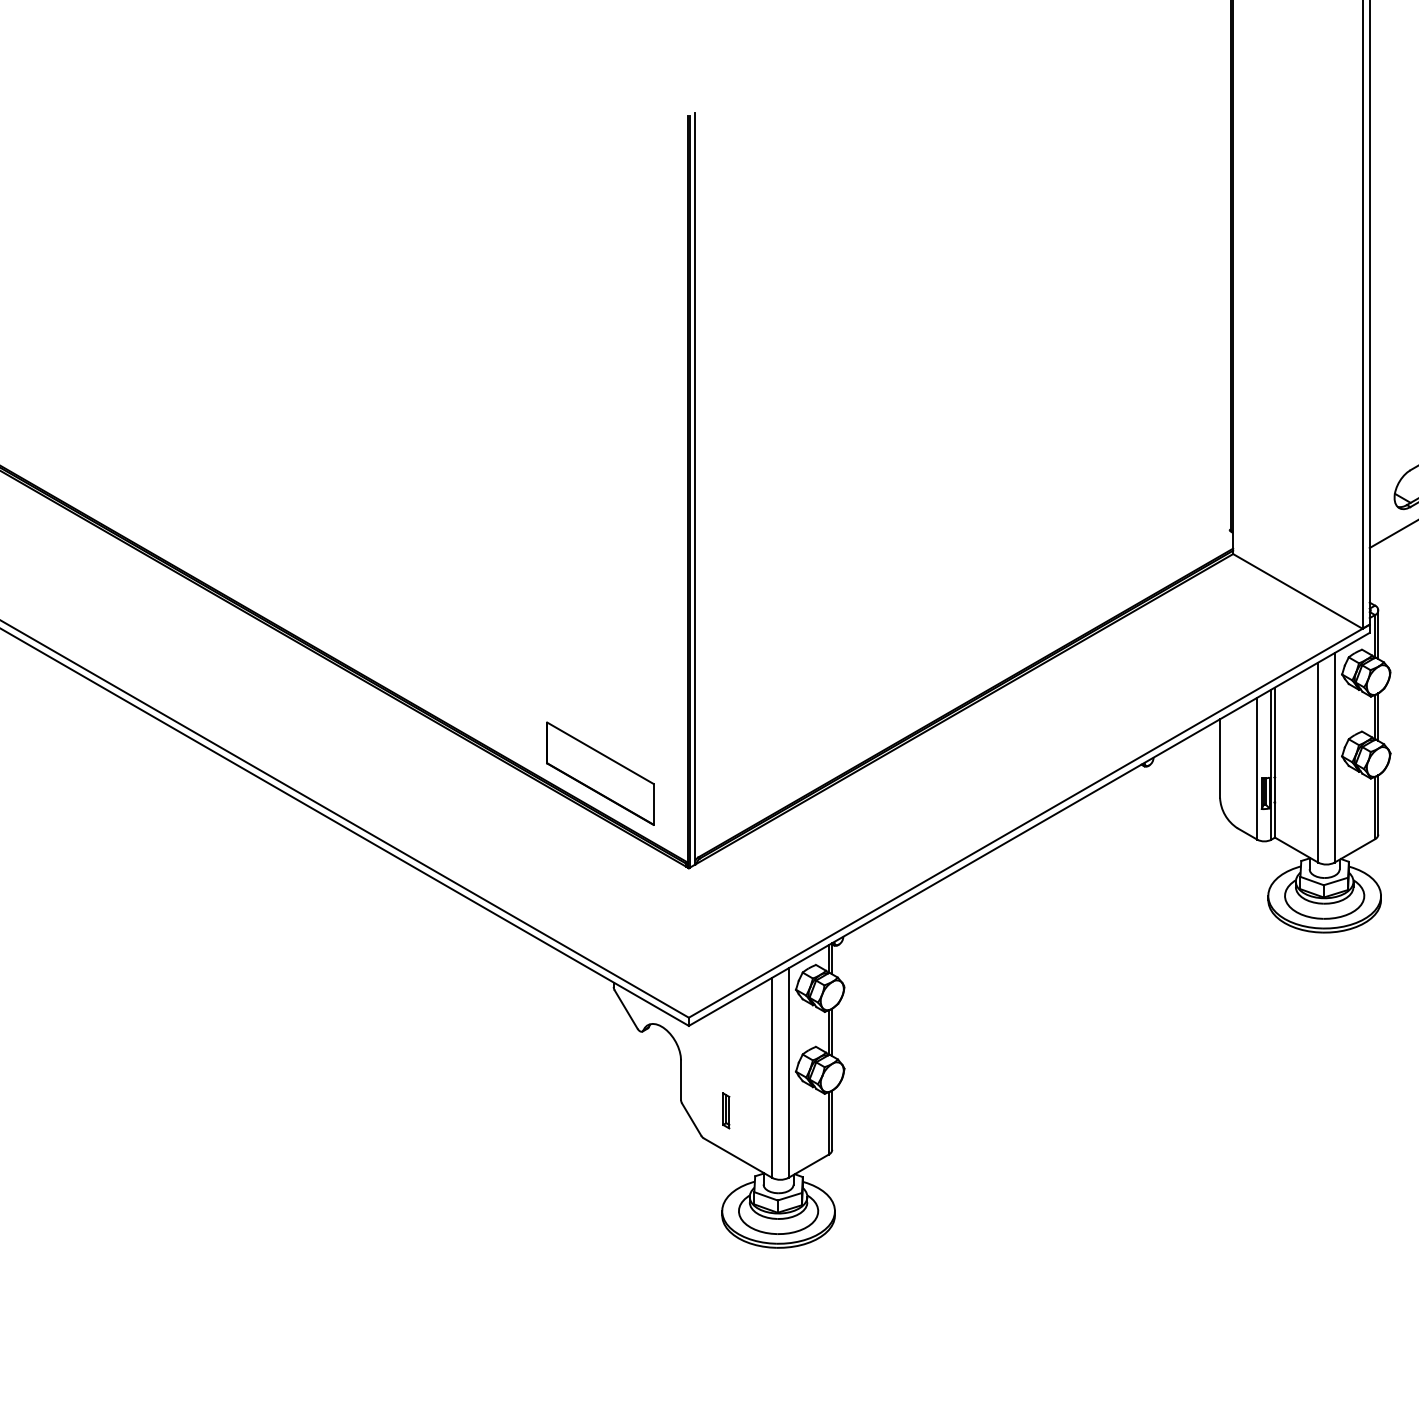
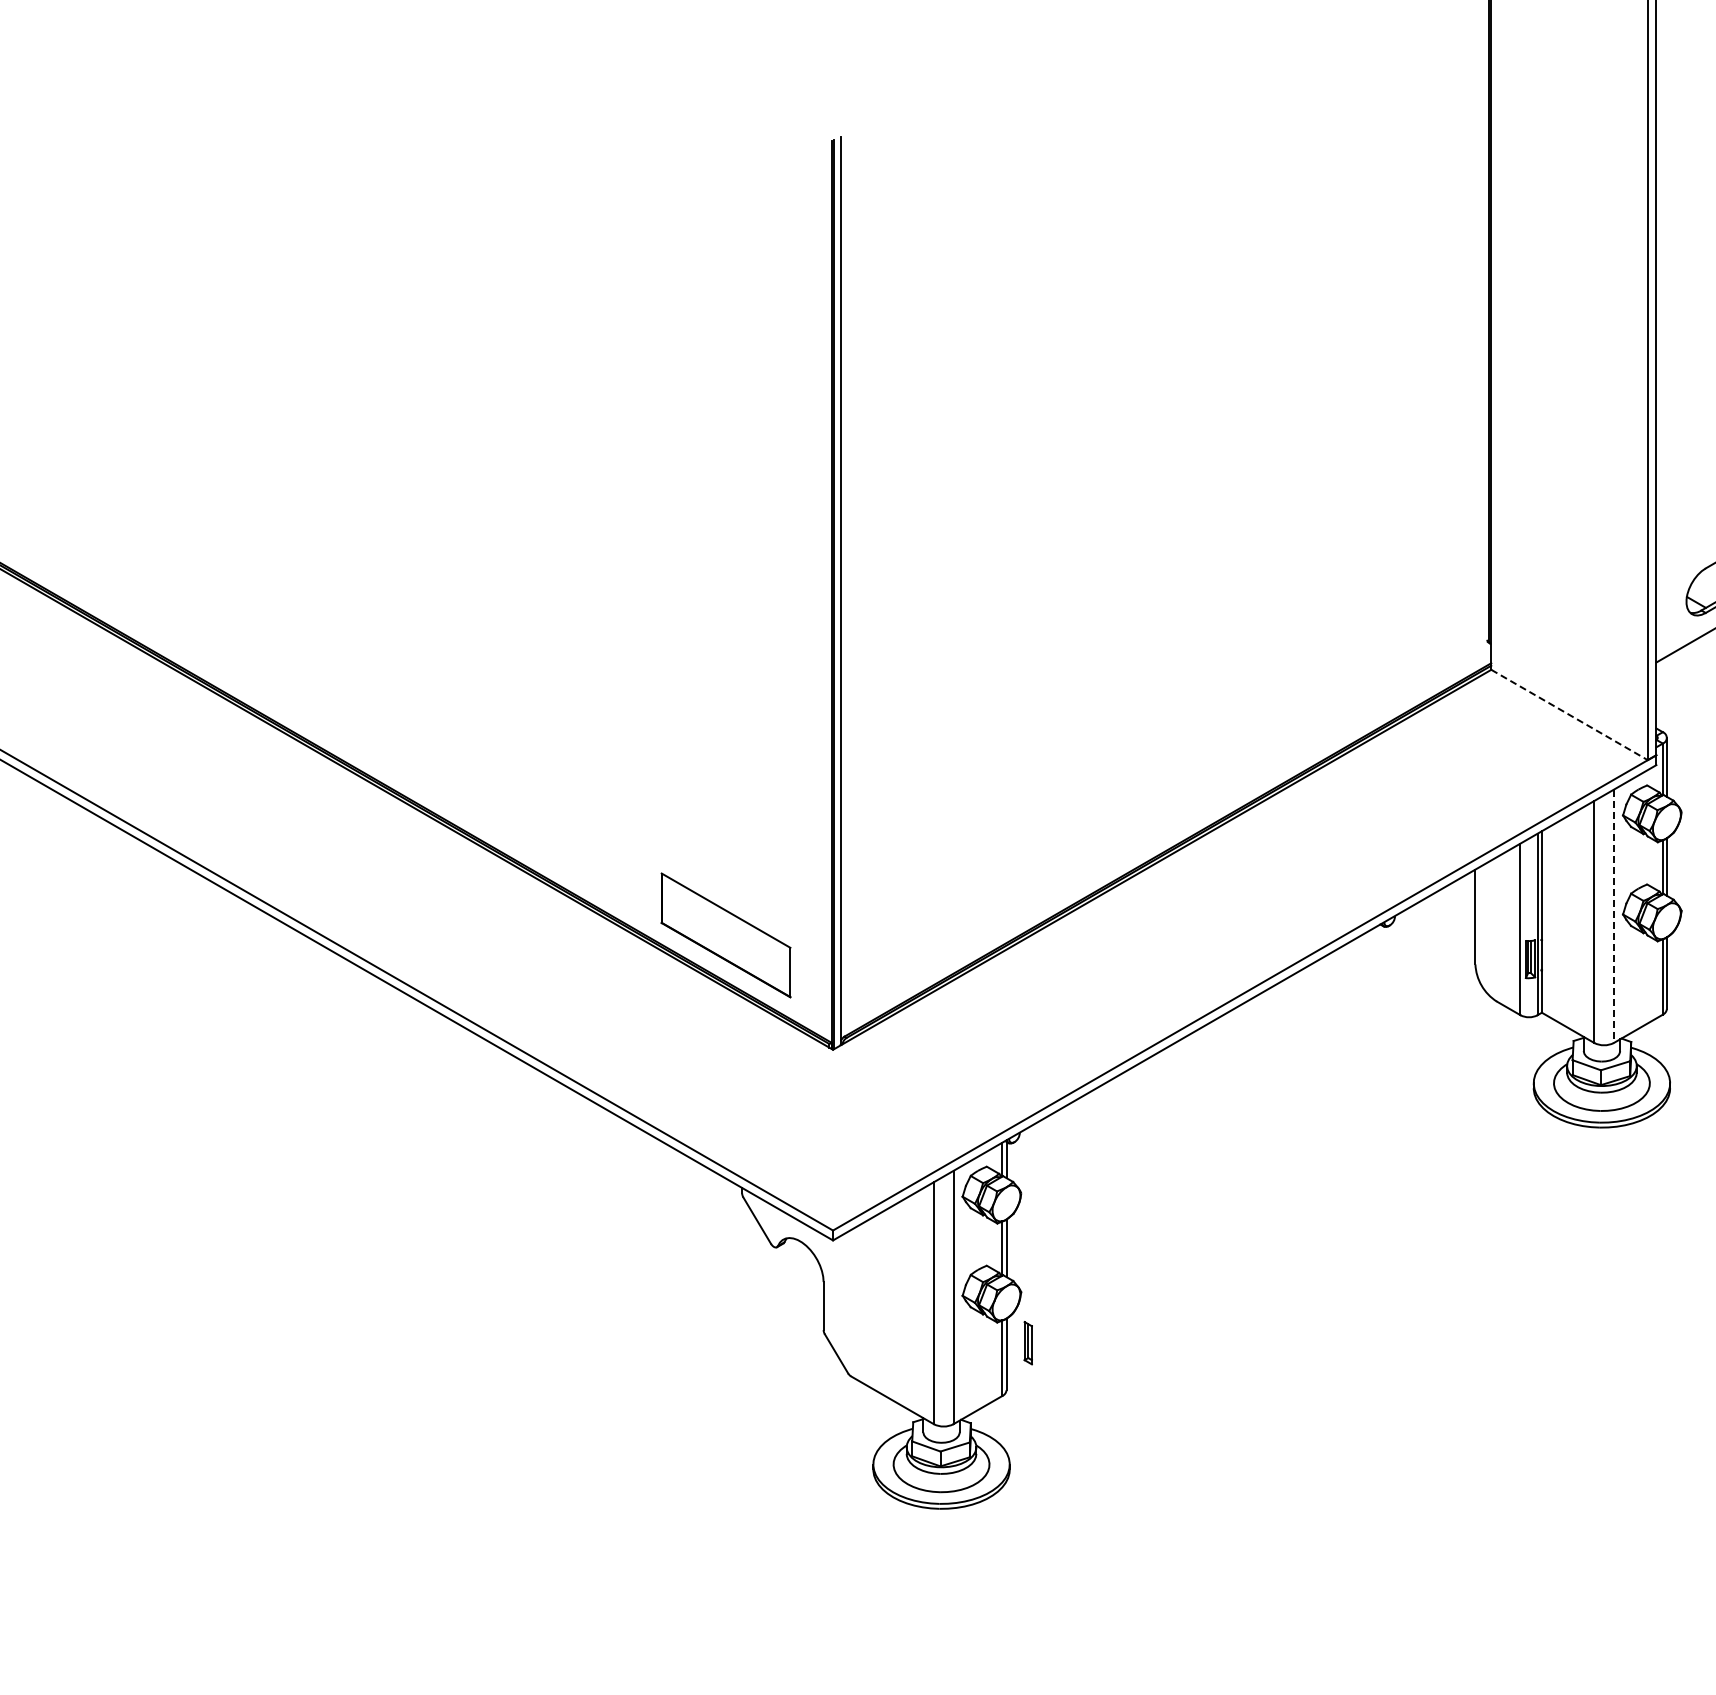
line: (1298, 591) -> (1570, 715), solid -> dashed
line: (1334, 758) -> (1613, 916), solid -> dashed
part: (725, 1111) -> (1027, 1343), moved

